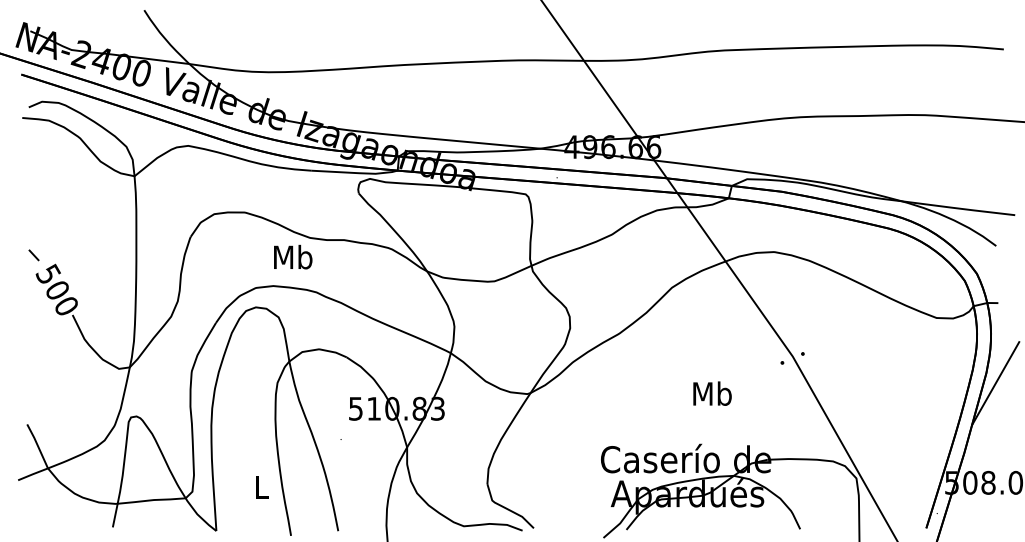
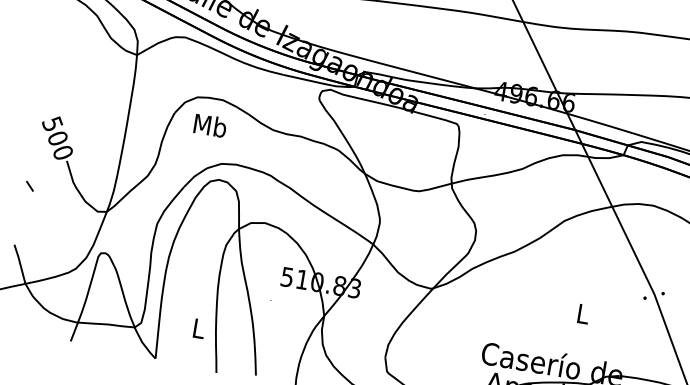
line: (33, 255) -> (29, 186), moved
text: (293, 256) -> (210, 125), moved
text: (712, 393) -> (583, 313), Mb -> L

